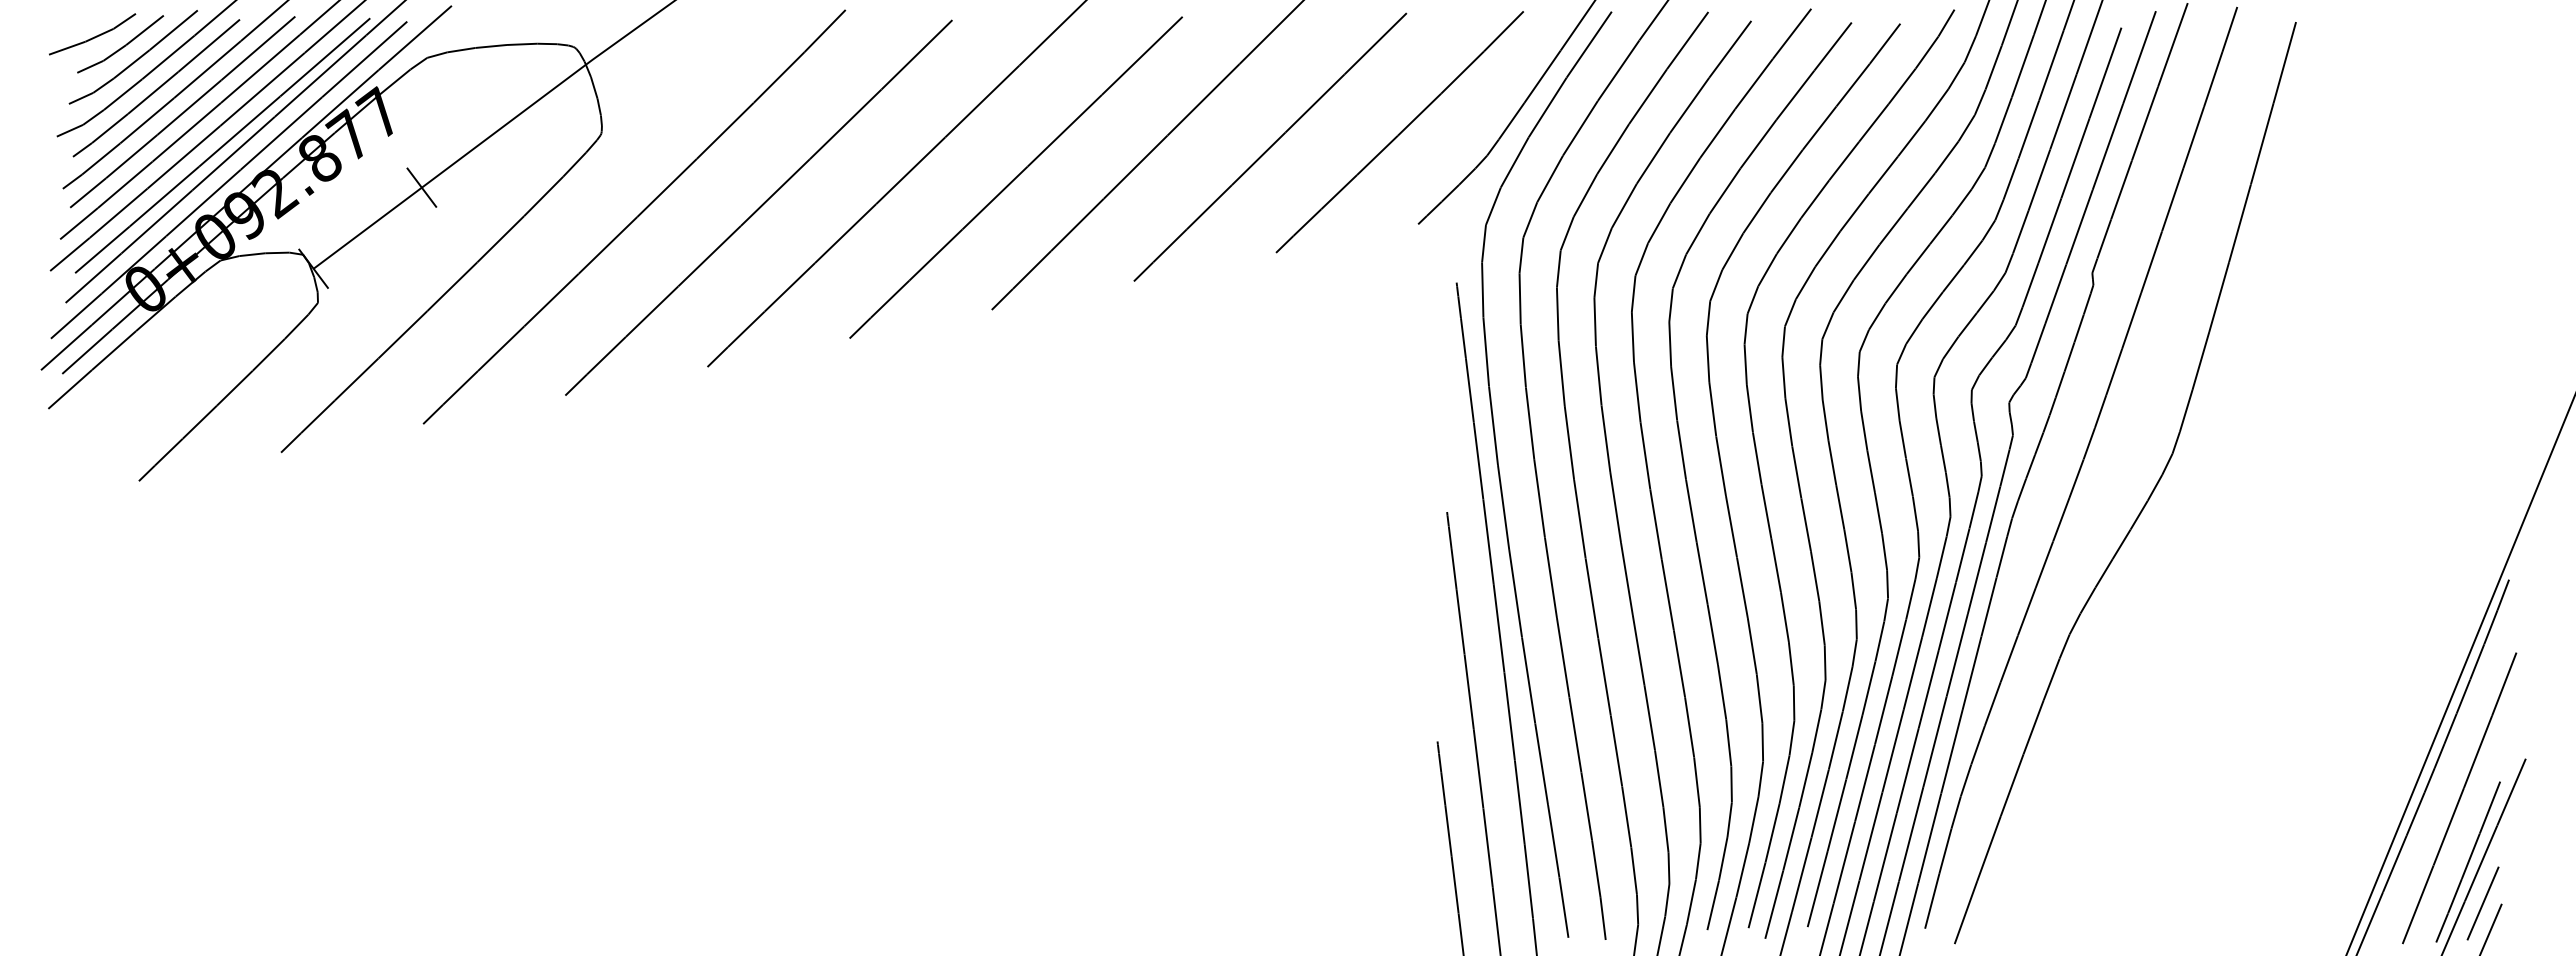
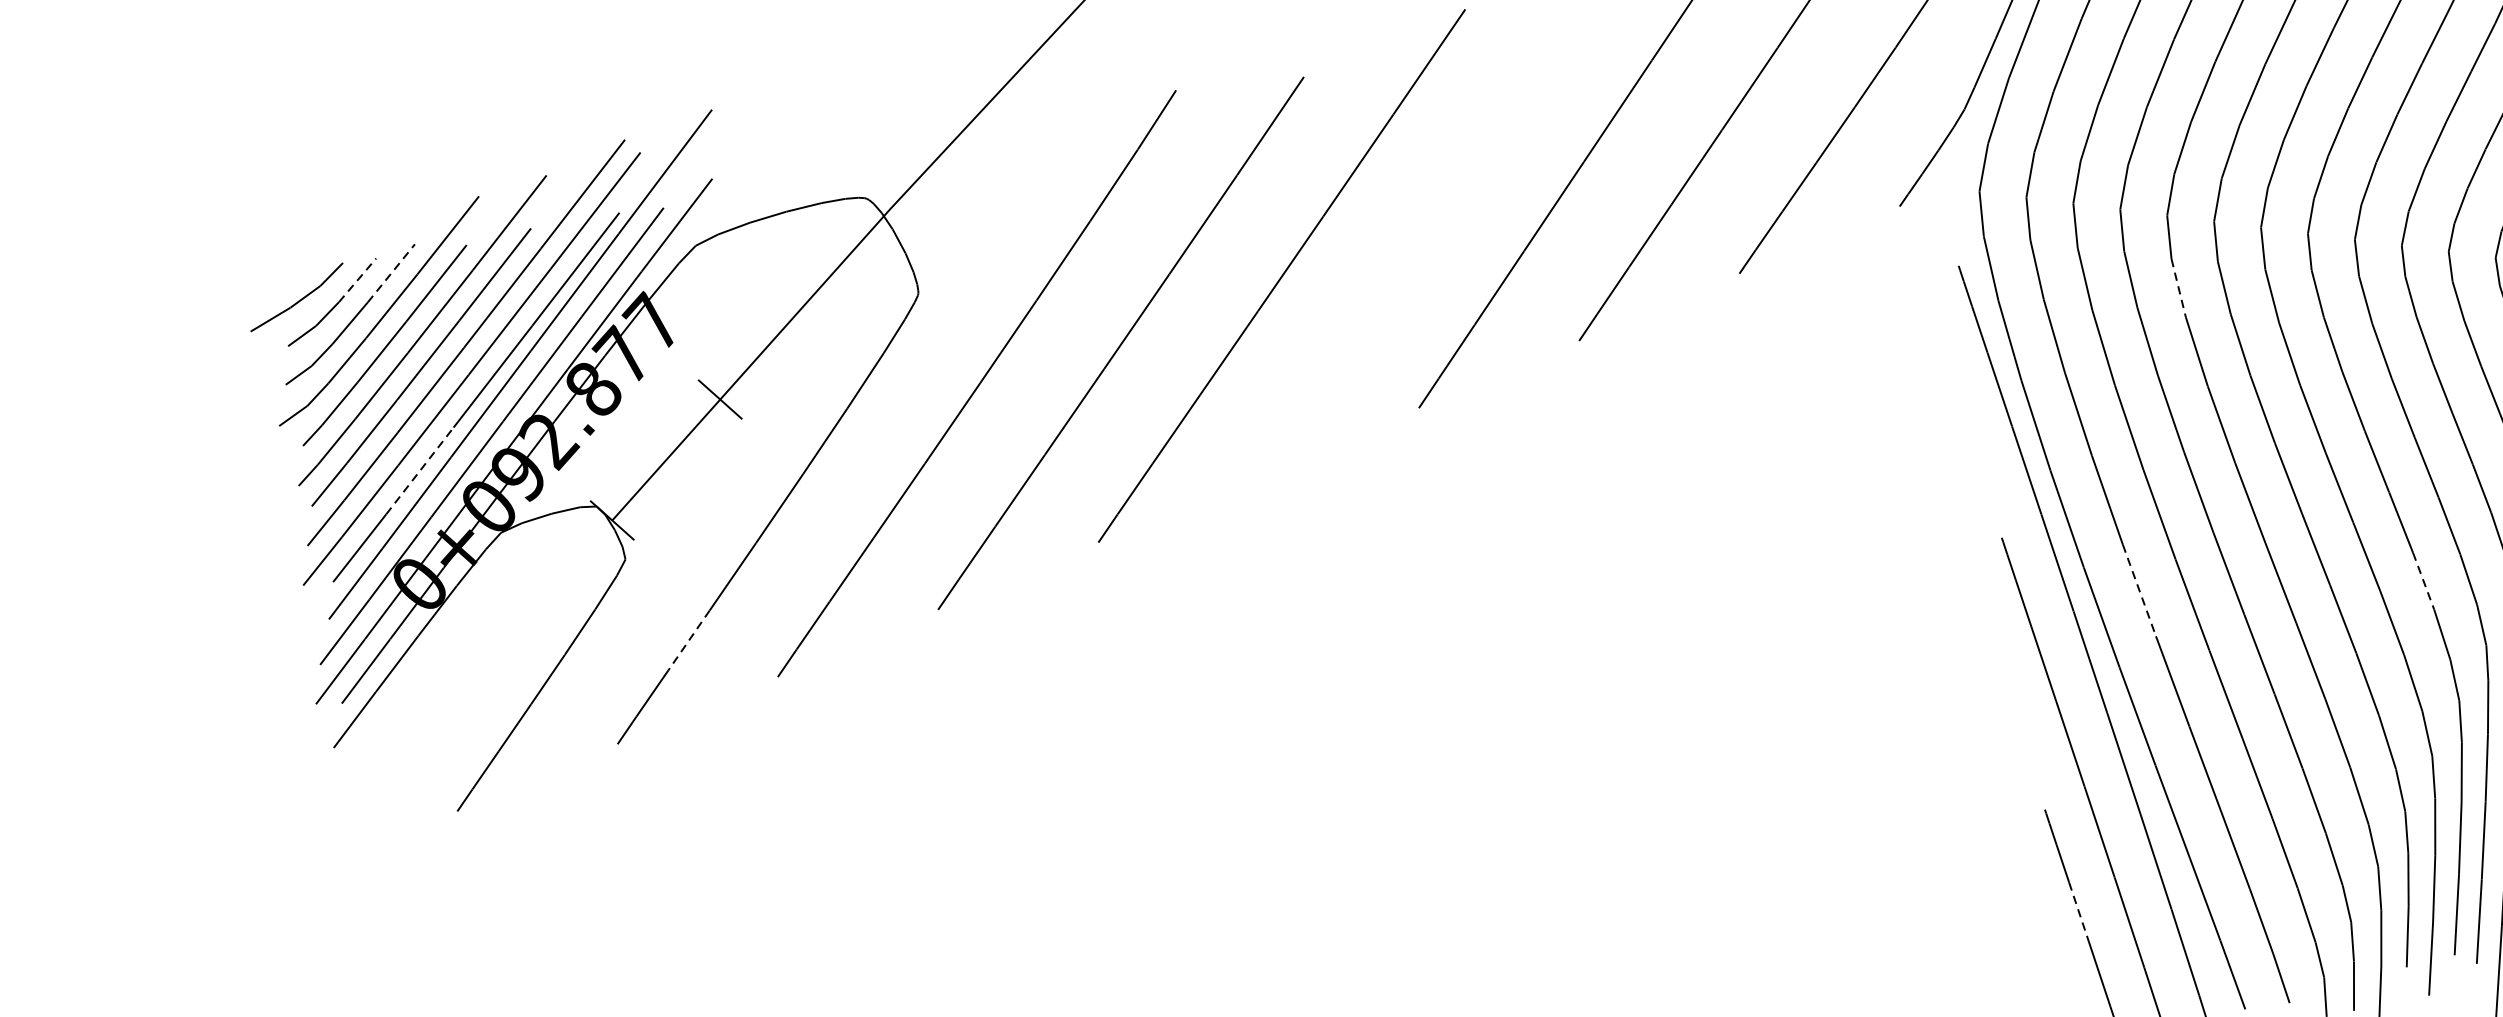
line: (174, 29) -> (392, 272), solid -> dashed
line: (144, 30) -> (357, 280), solid -> dashed
line: (1015, 177) -> (1415, 246), removed
line: (164, 196) -> (419, 470), solid -> dashed
line: (1632, 337) -> (2178, 288), solid -> dashed
line: (356, 379) -> (688, 640), solid -> dashed
line: (1550, 577) -> (2138, 590), solid -> dashed
line: (1784, 617) -> (2423, 581), solid -> dashed
line: (1448, 830) -> (2078, 911), solid -> dashed

